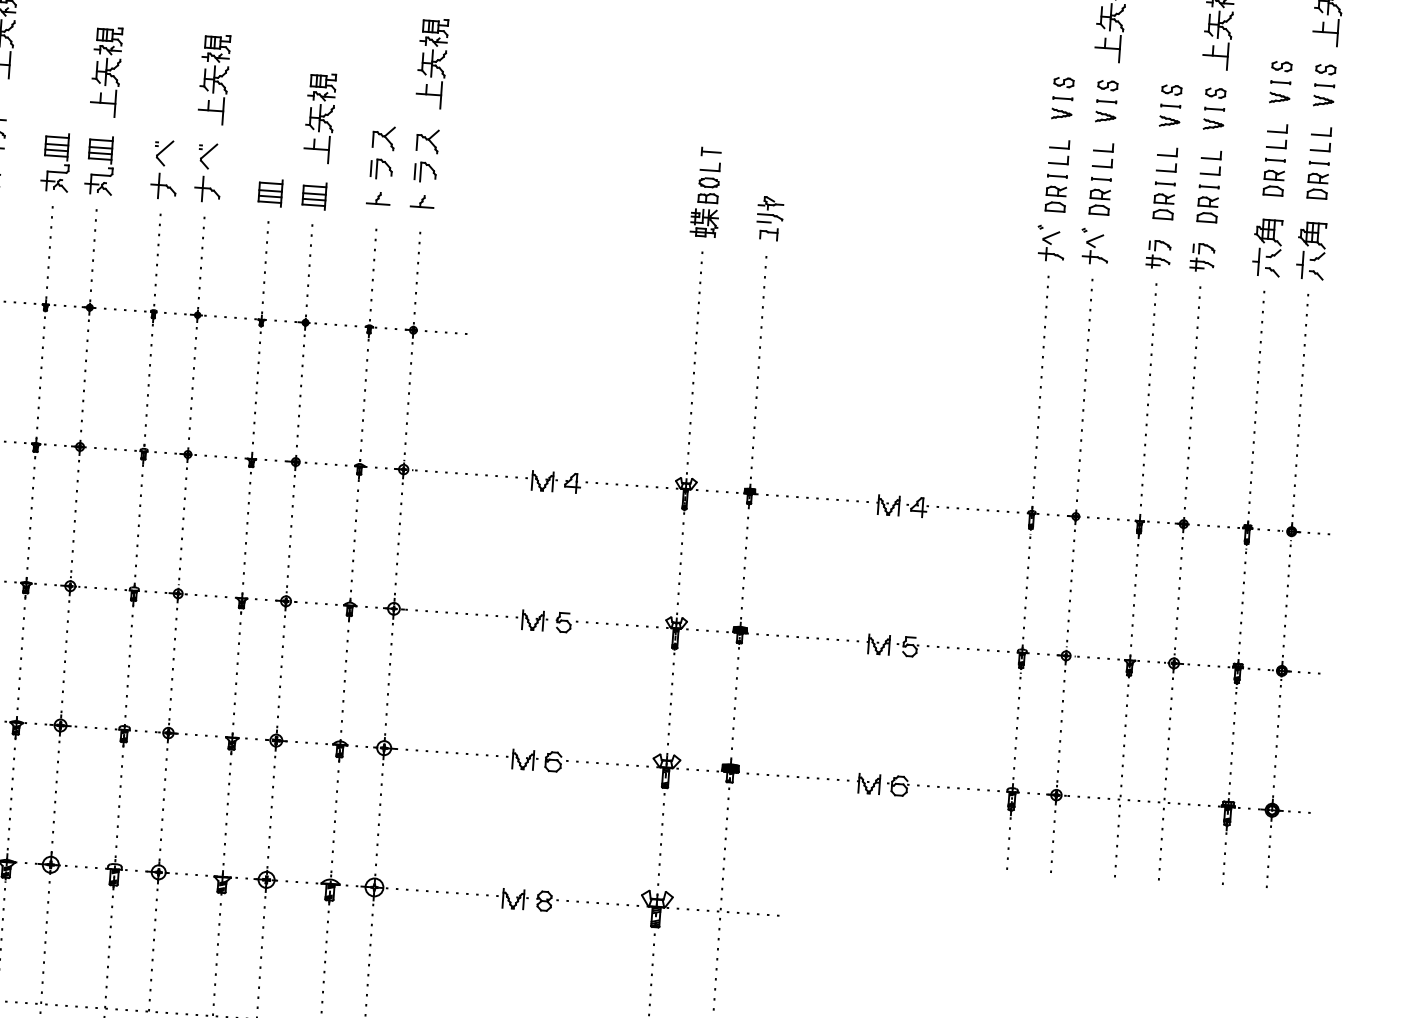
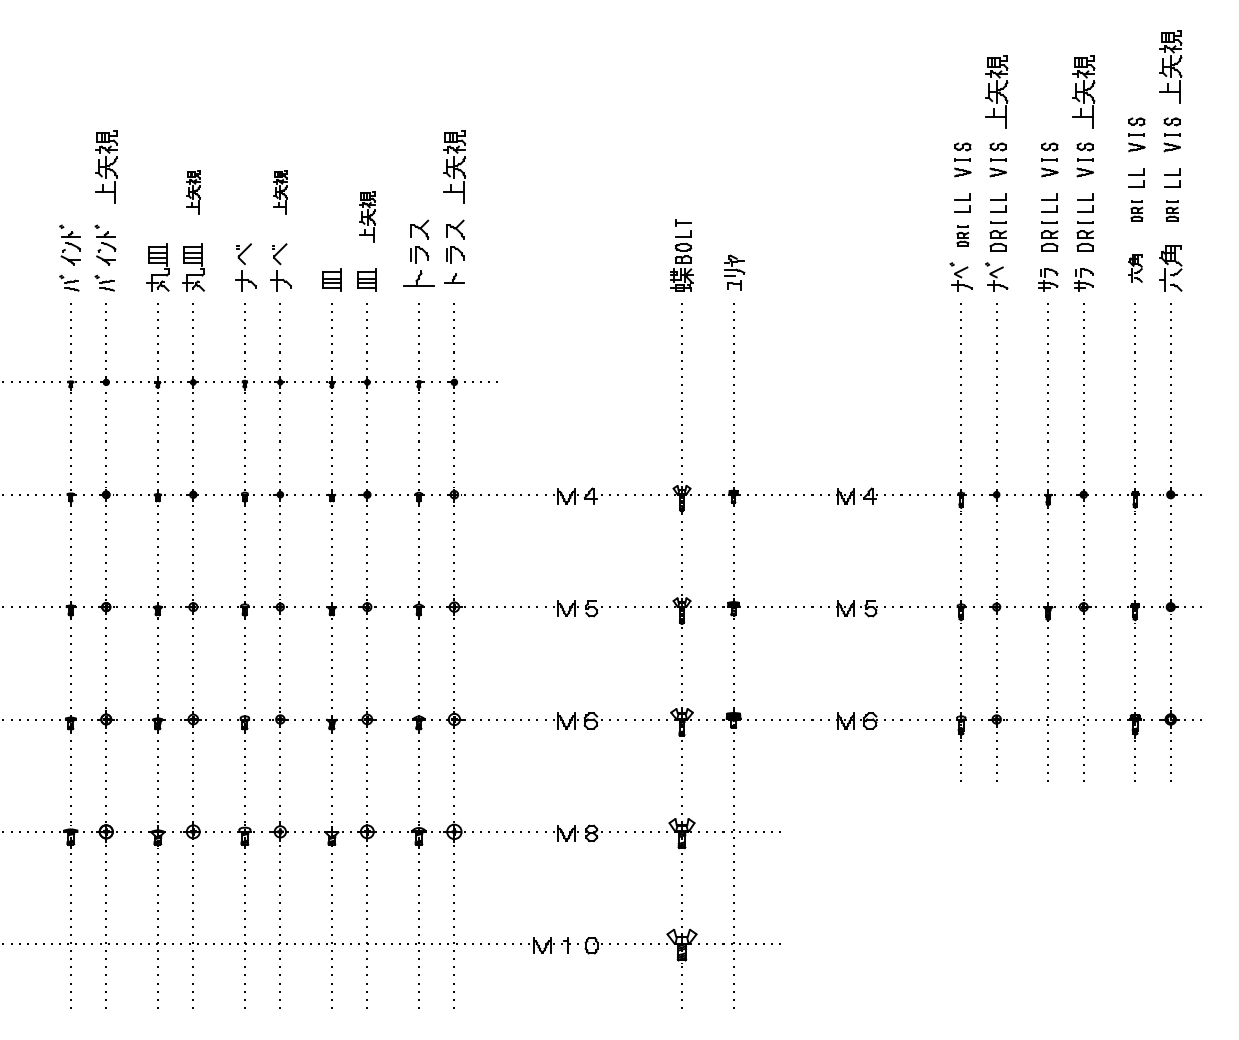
part: (106, 72) -> (193, 192), size x0.6
part: (214, 79) -> (280, 192), size x0.6
part: (320, 118) -> (367, 217), size x0.7
part: (1273, 177) -> (1136, 211), size x0.7
part: (1317, 180) -> (1171, 211), size x0.7
part: (1055, 193) -> (962, 236), size x0.7
part: (377, 198) -> (418, 278), size x1.6
part: (1267, 248) -> (1135, 268), size x0.6

